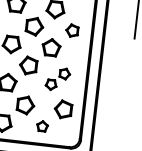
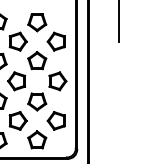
part: (71, 30) -> (55, 41), size x1.43
part: (58, 79) -> (47, 91), size x1.67
part: (42, 125) -> (37, 139), size x1.67

